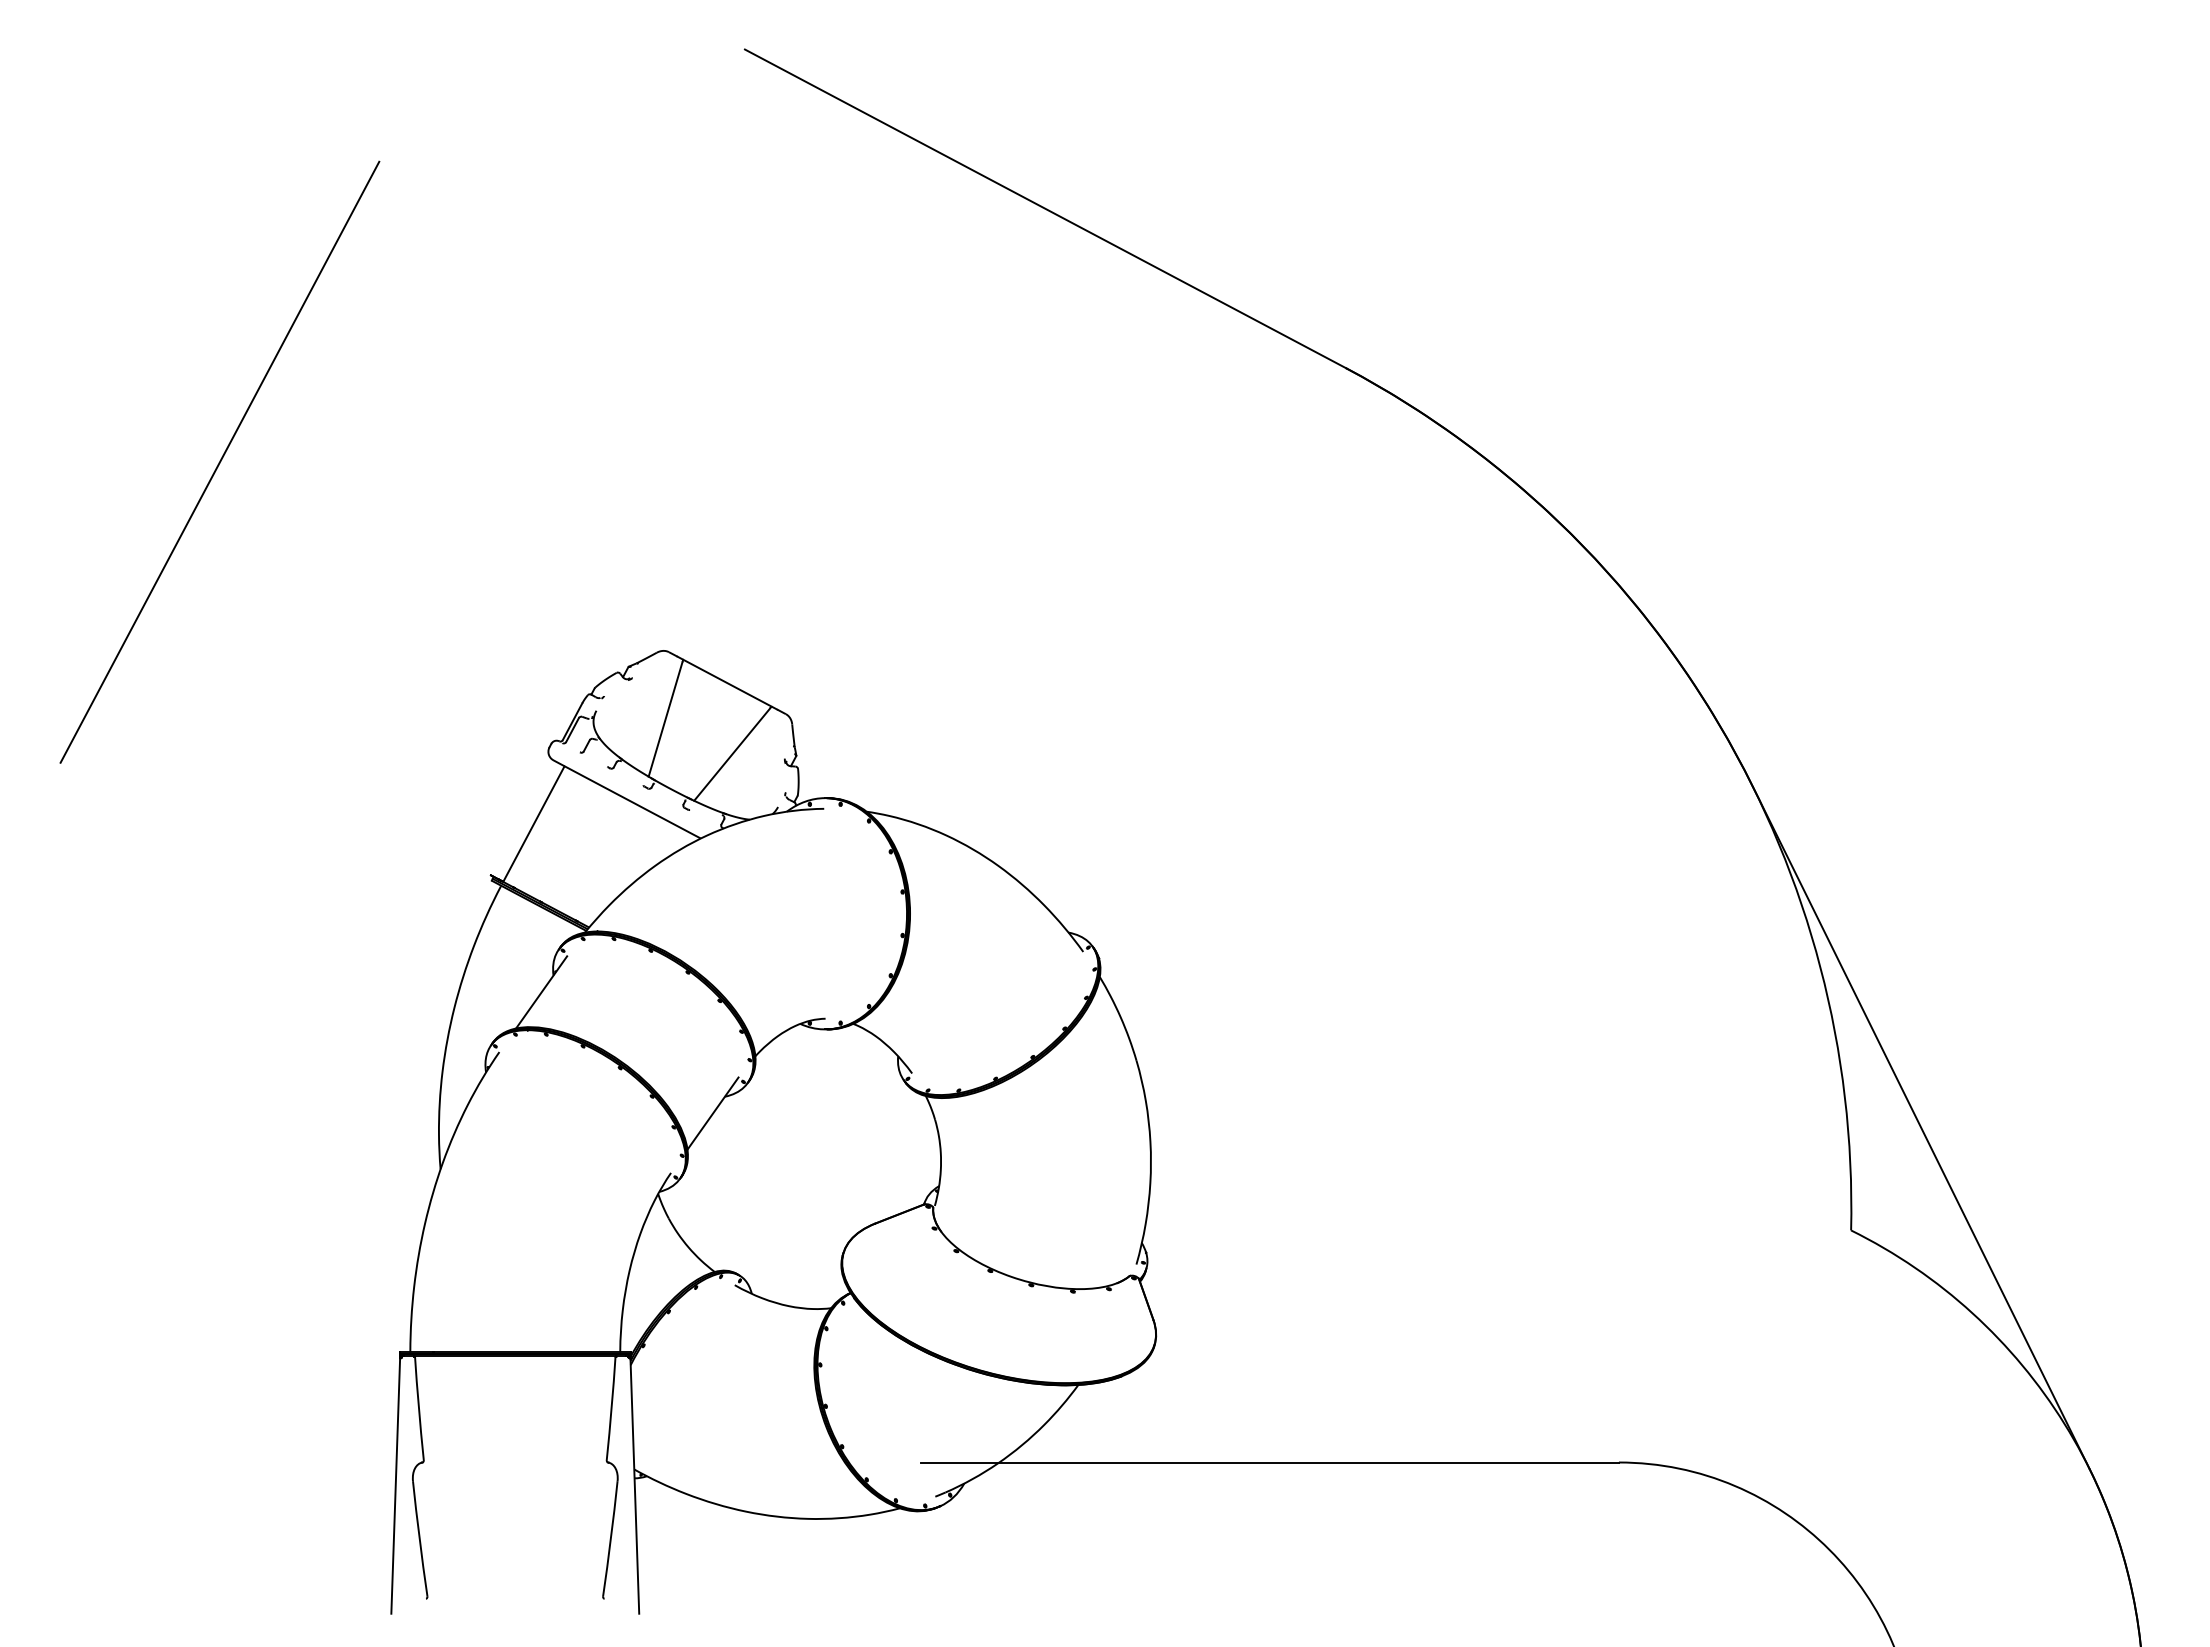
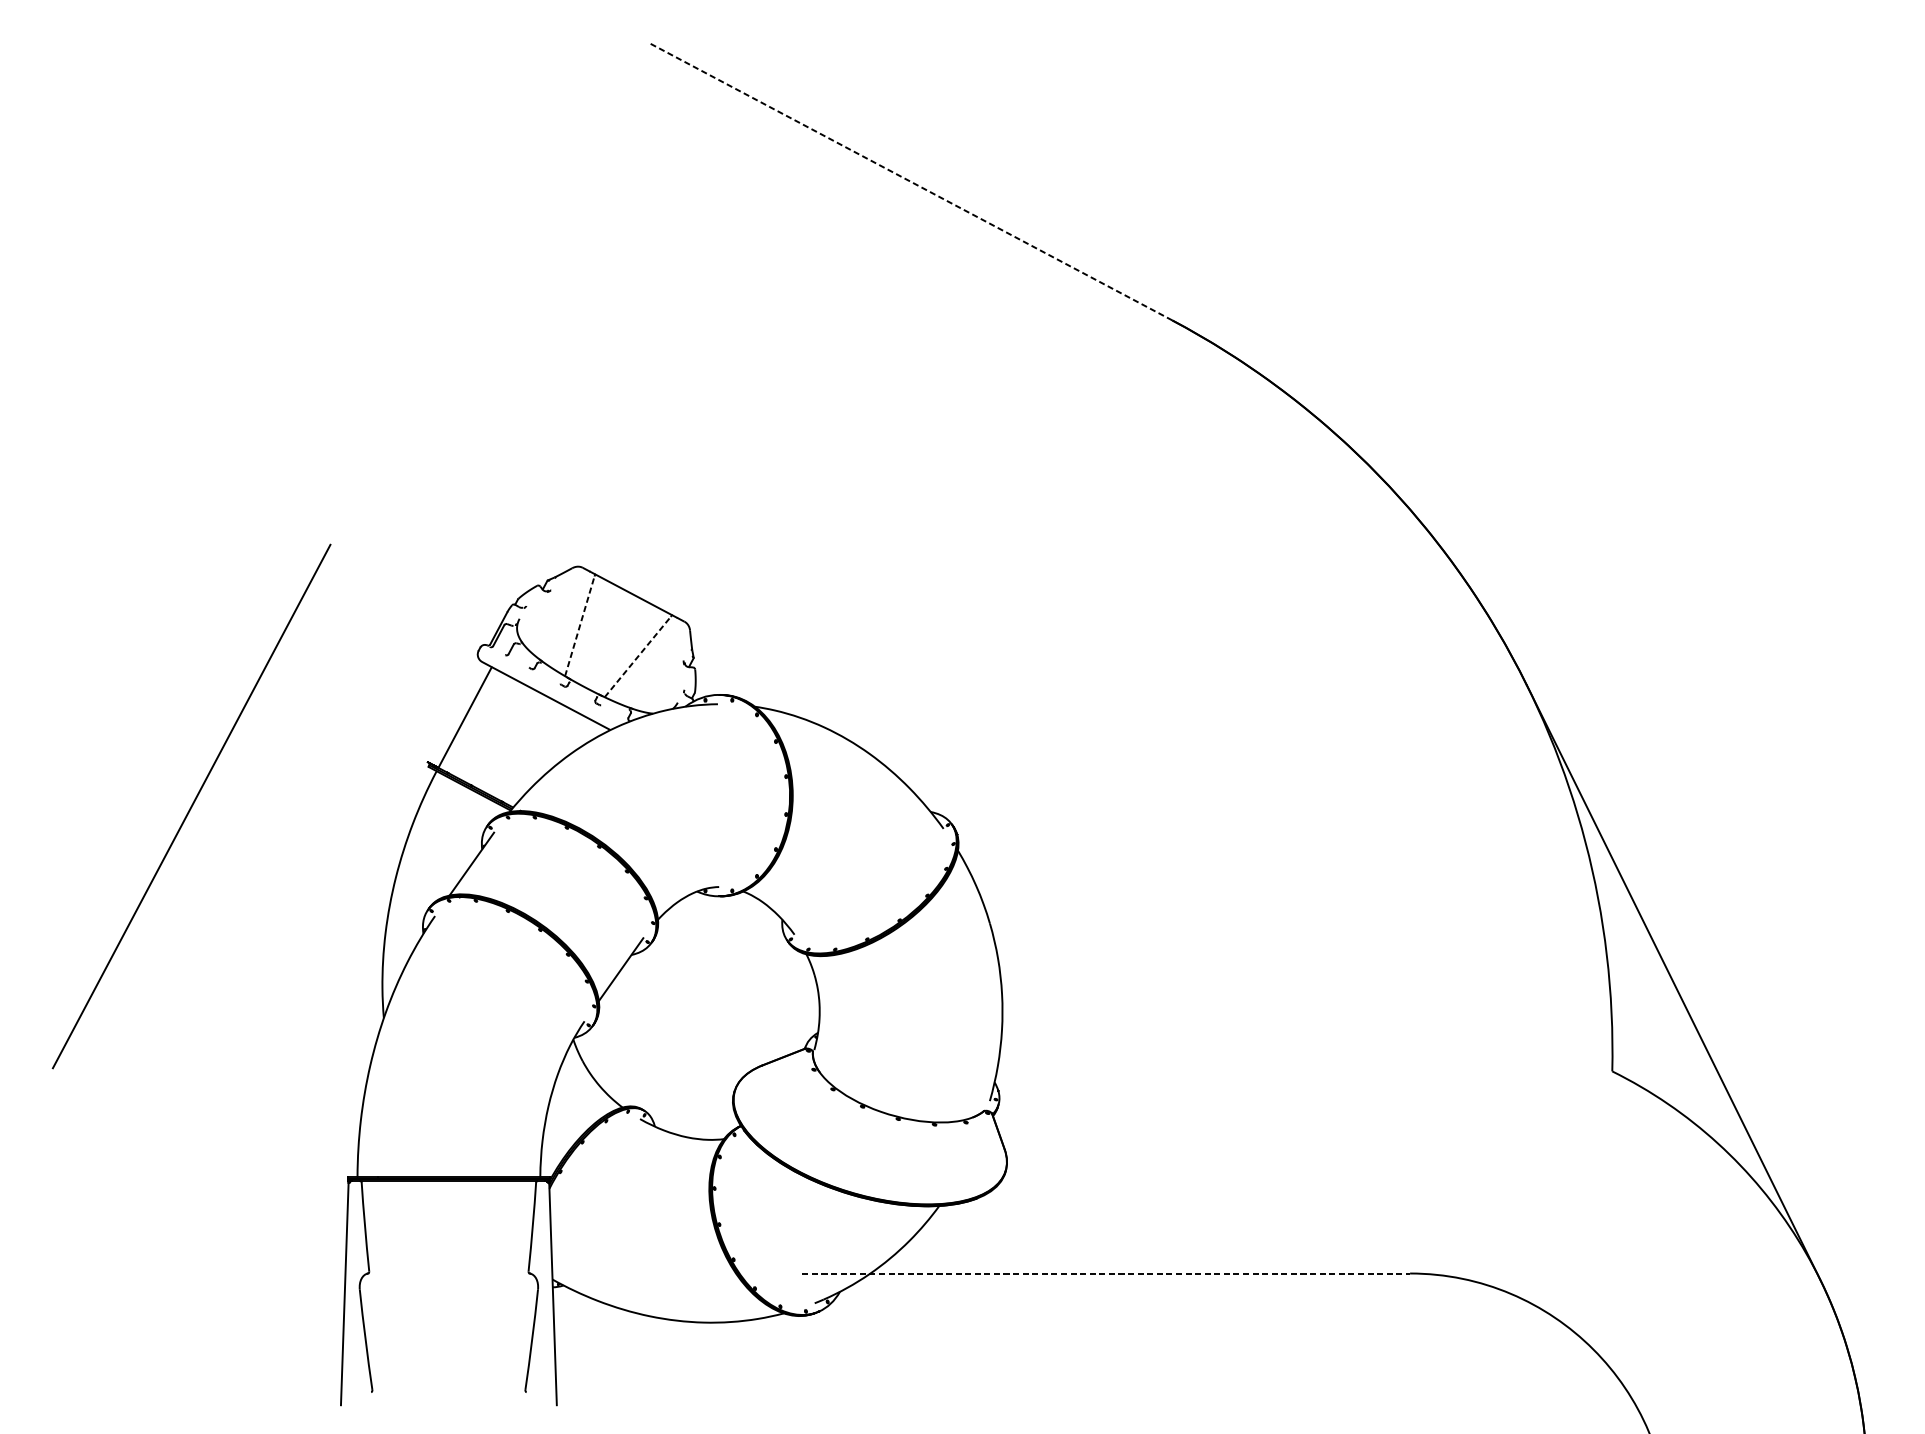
line: (1045, 208) -> (910, 181), solid -> dashed
line: (219, 461) -> (191, 805), moved
line: (665, 719) -> (579, 626), solid -> dashed
line: (732, 754) -> (638, 656), solid -> dashed
line: (1269, 1462) -> (1105, 1273), solid -> dashed

